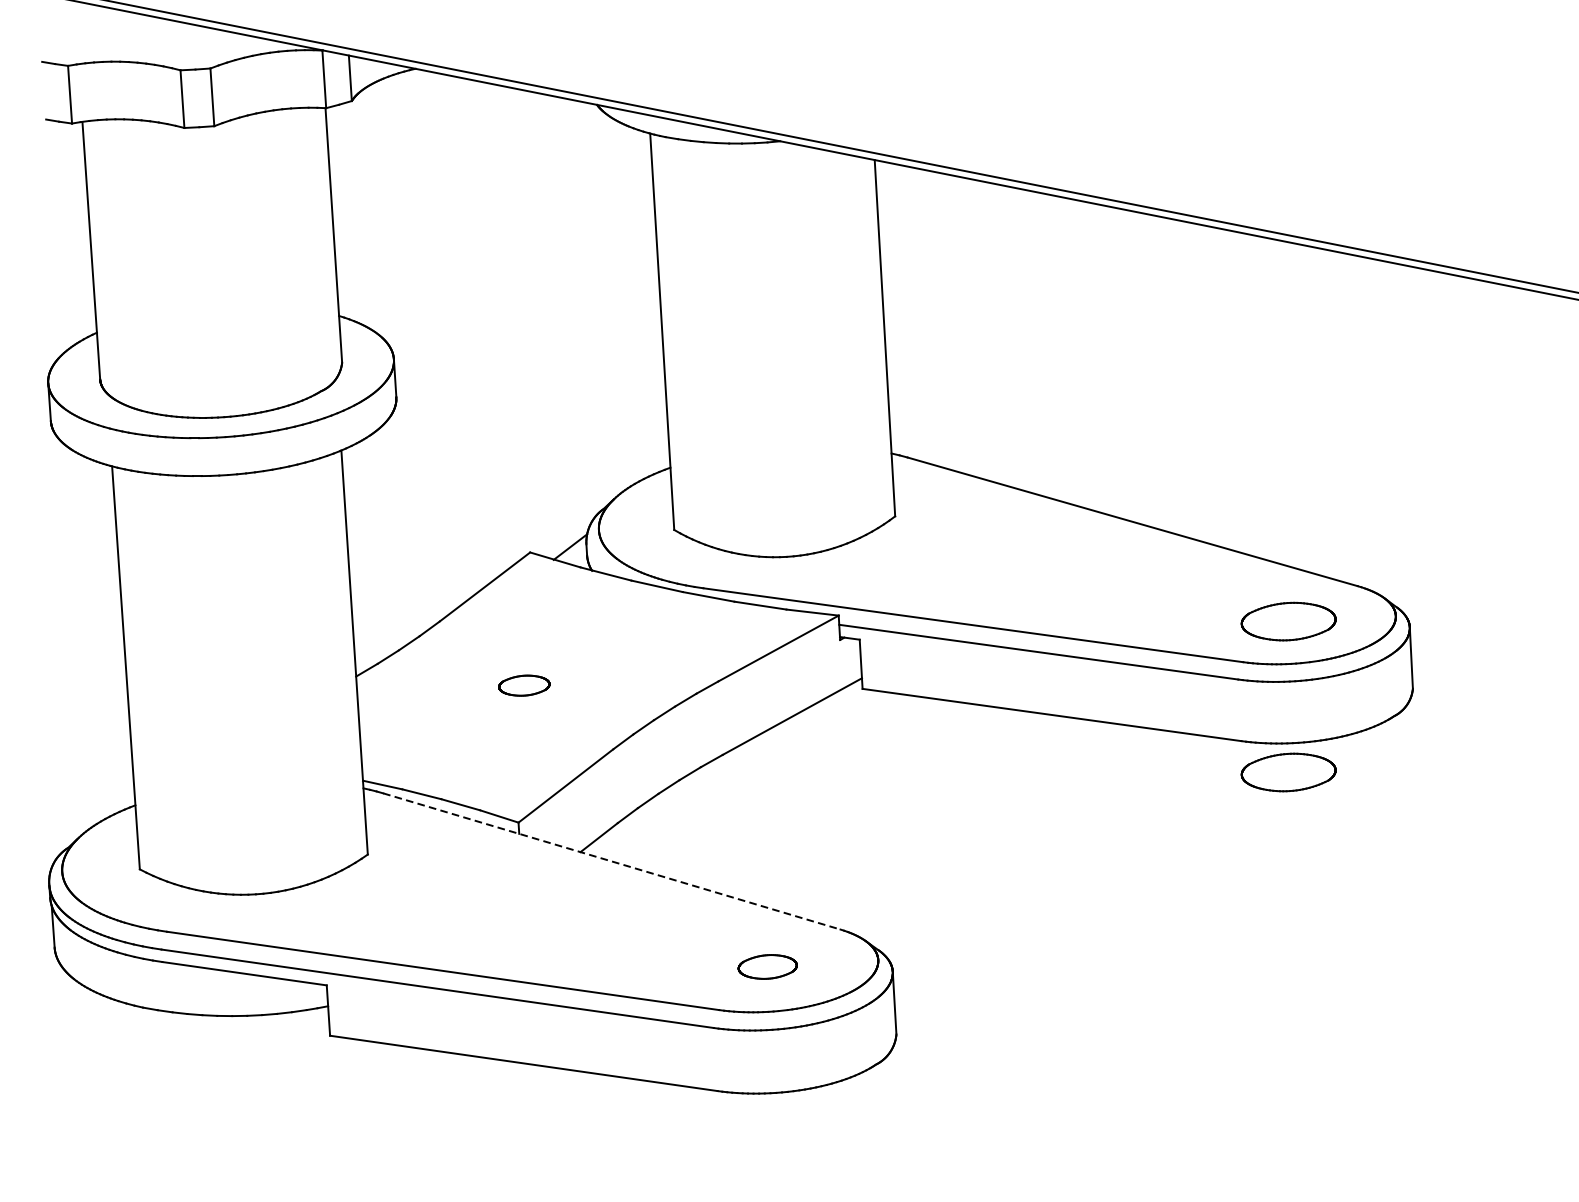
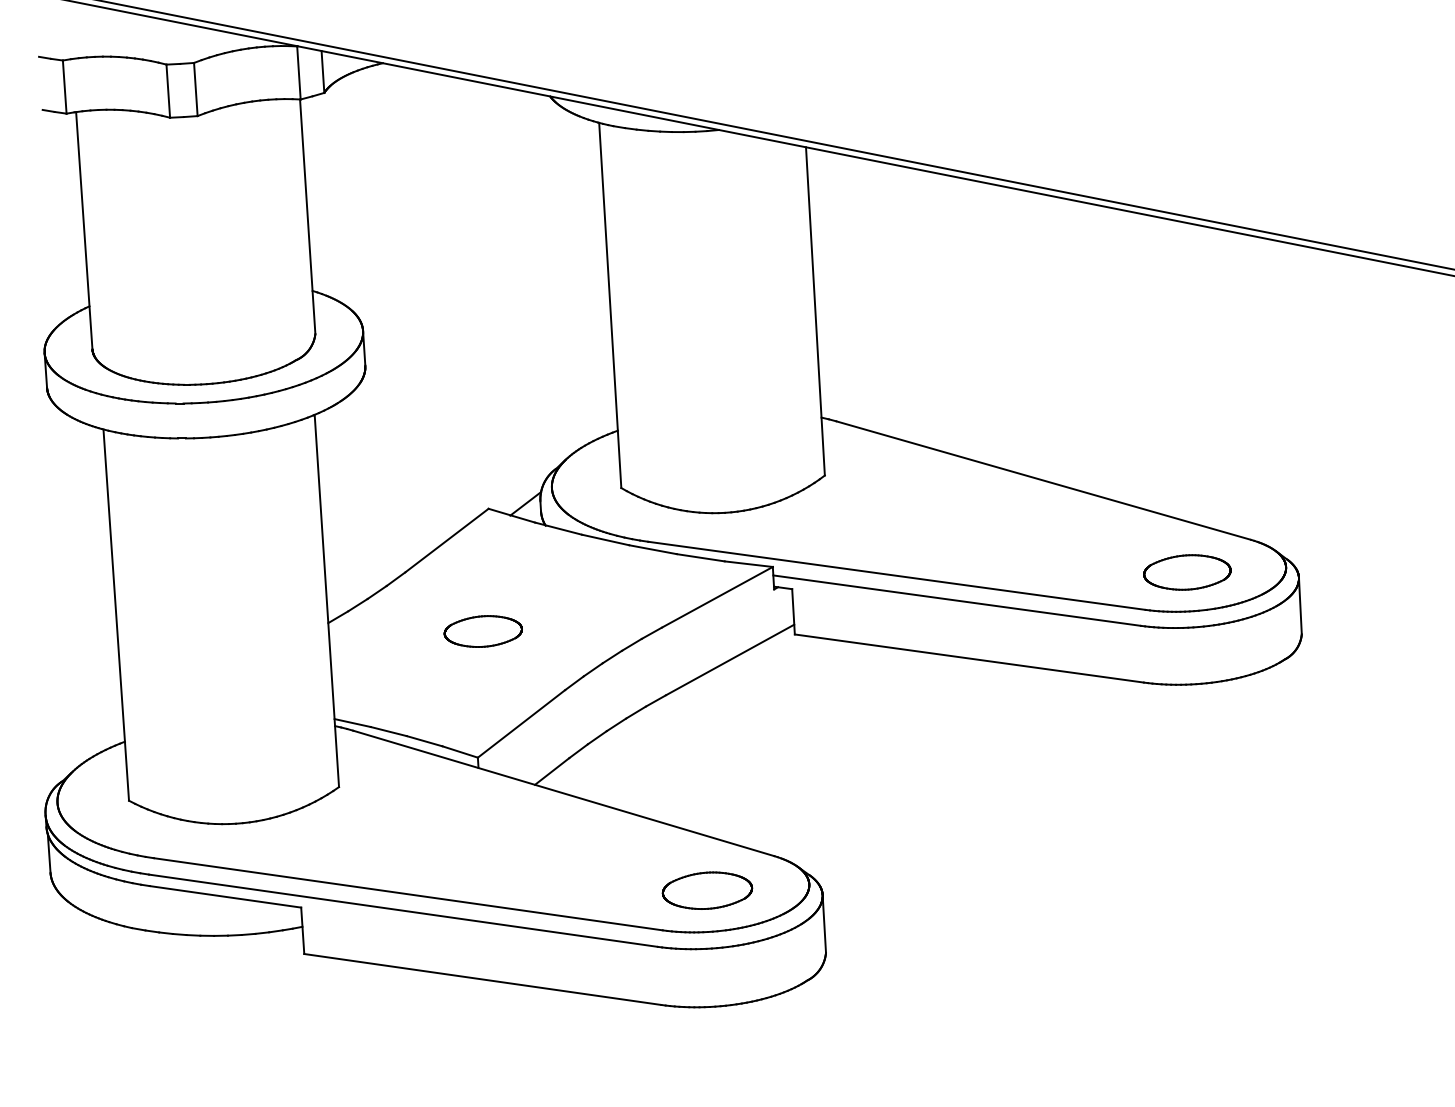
part: (523, 685) -> (482, 631), size x1.67
part: (1288, 772) -> (1187, 711), removed
line: (611, 861) -> (563, 793), dashed -> solid
part: (767, 966) -> (707, 890), size x1.67

